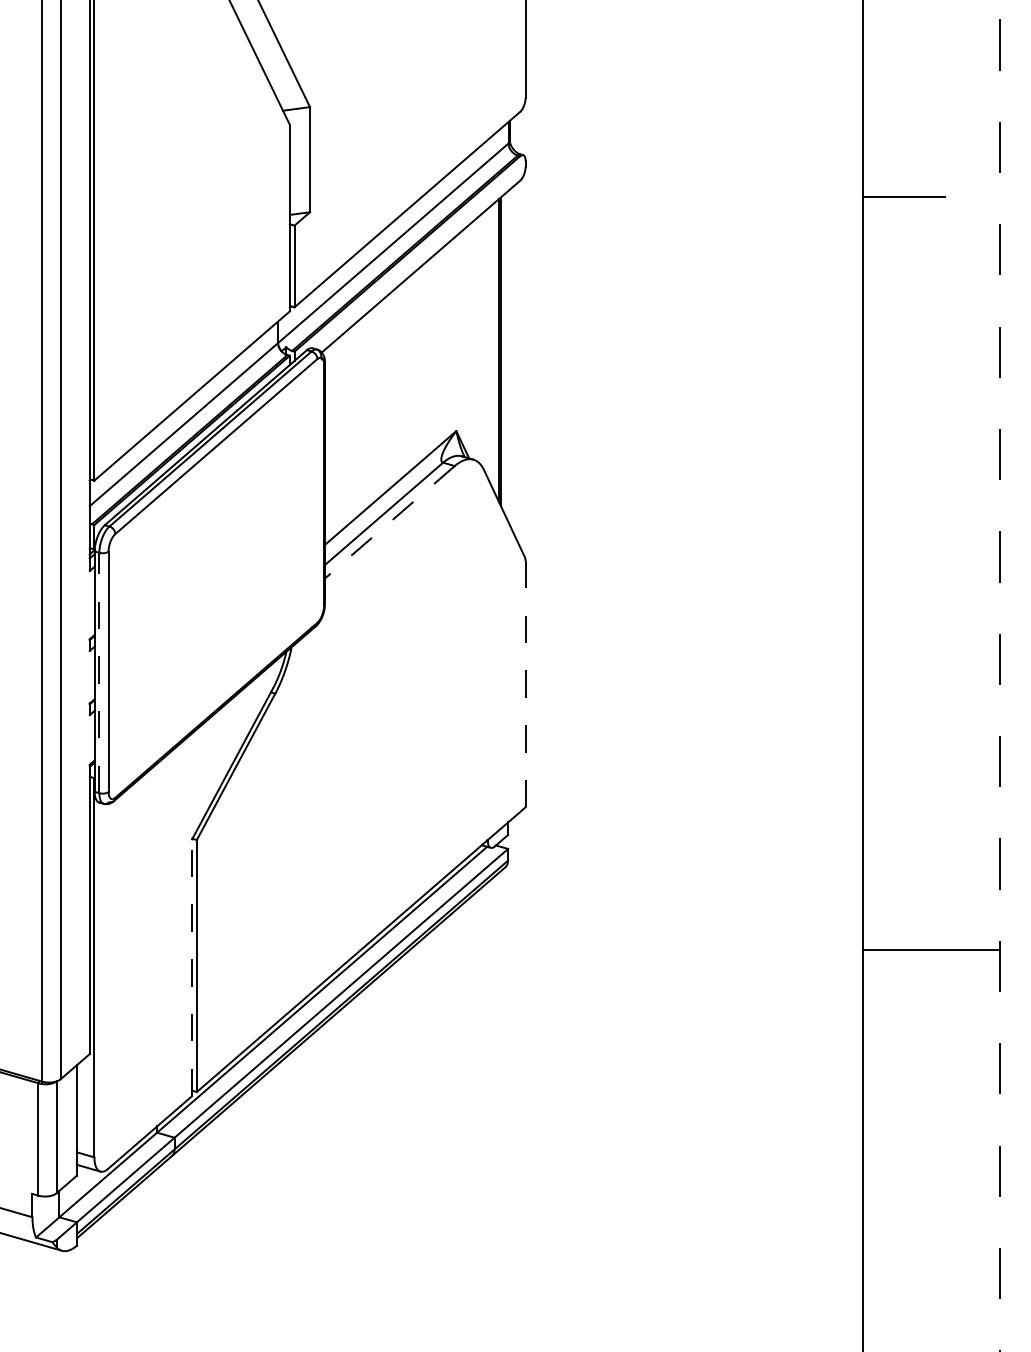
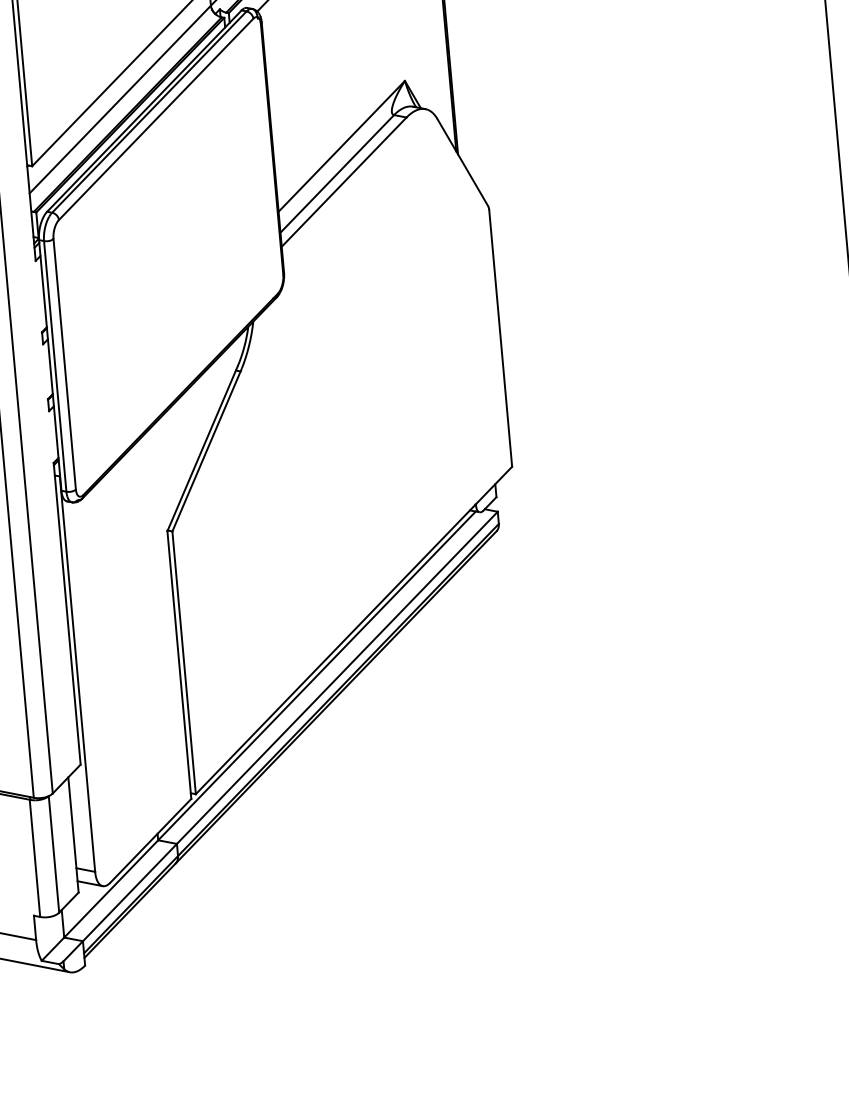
line: (389, 522) -> (343, 182), dashed -> solid
line: (99, 672) -> (55, 365), dashed -> solid
line: (525, 683) -> (500, 337), dashed -> solid
line: (192, 967) -> (179, 664), dashed -> solid

